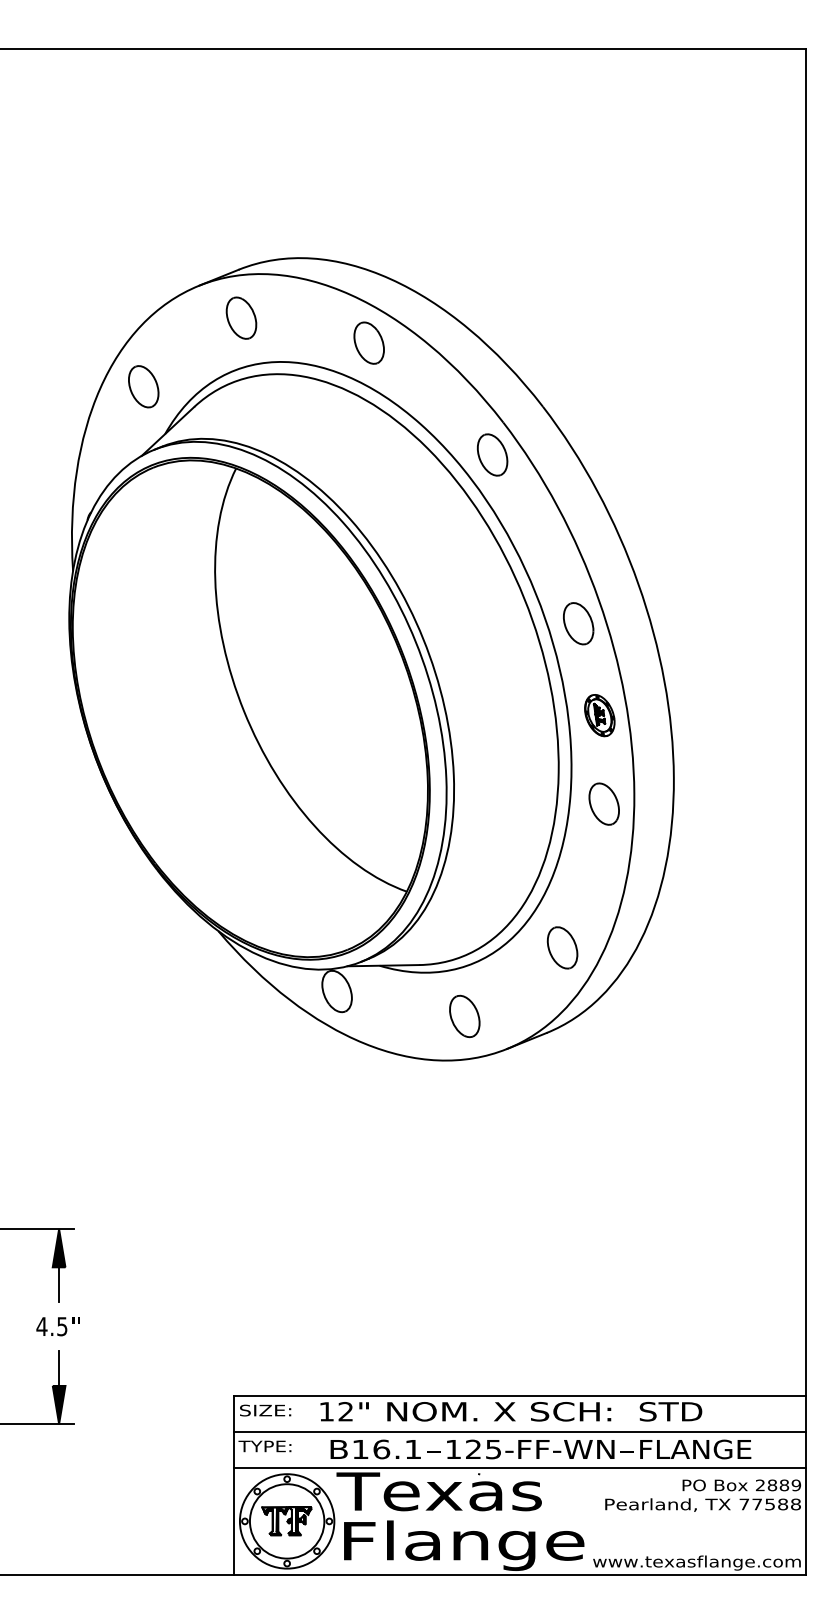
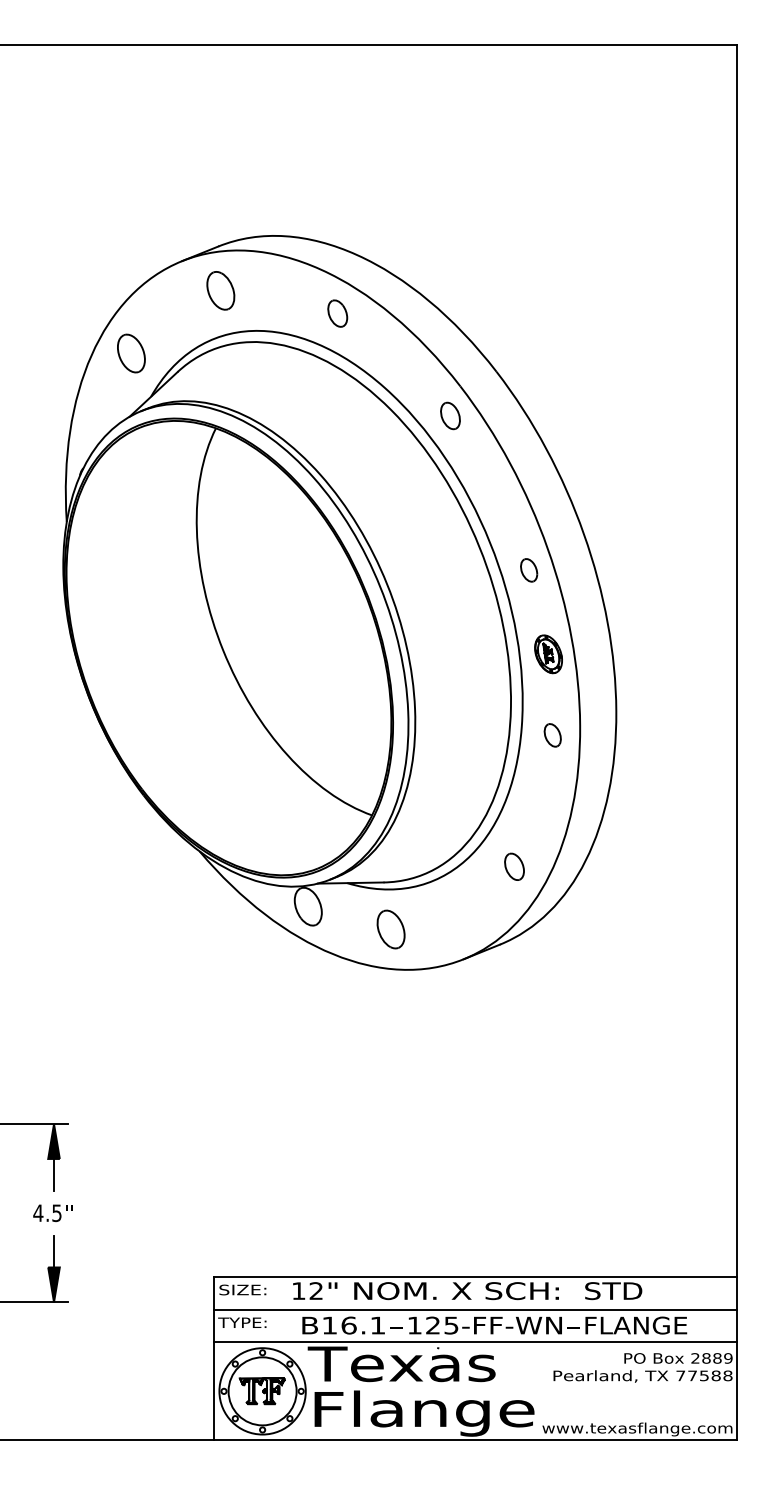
part: (369, 342) -> (337, 313), size x0.7
part: (492, 454) -> (450, 415), size x0.7
part: (577, 623) -> (528, 570), size x0.6
part: (604, 804) -> (552, 735), size x0.6
part: (562, 947) -> (514, 866), size x0.7
part: (464, 1016) -> (390, 929), moved

